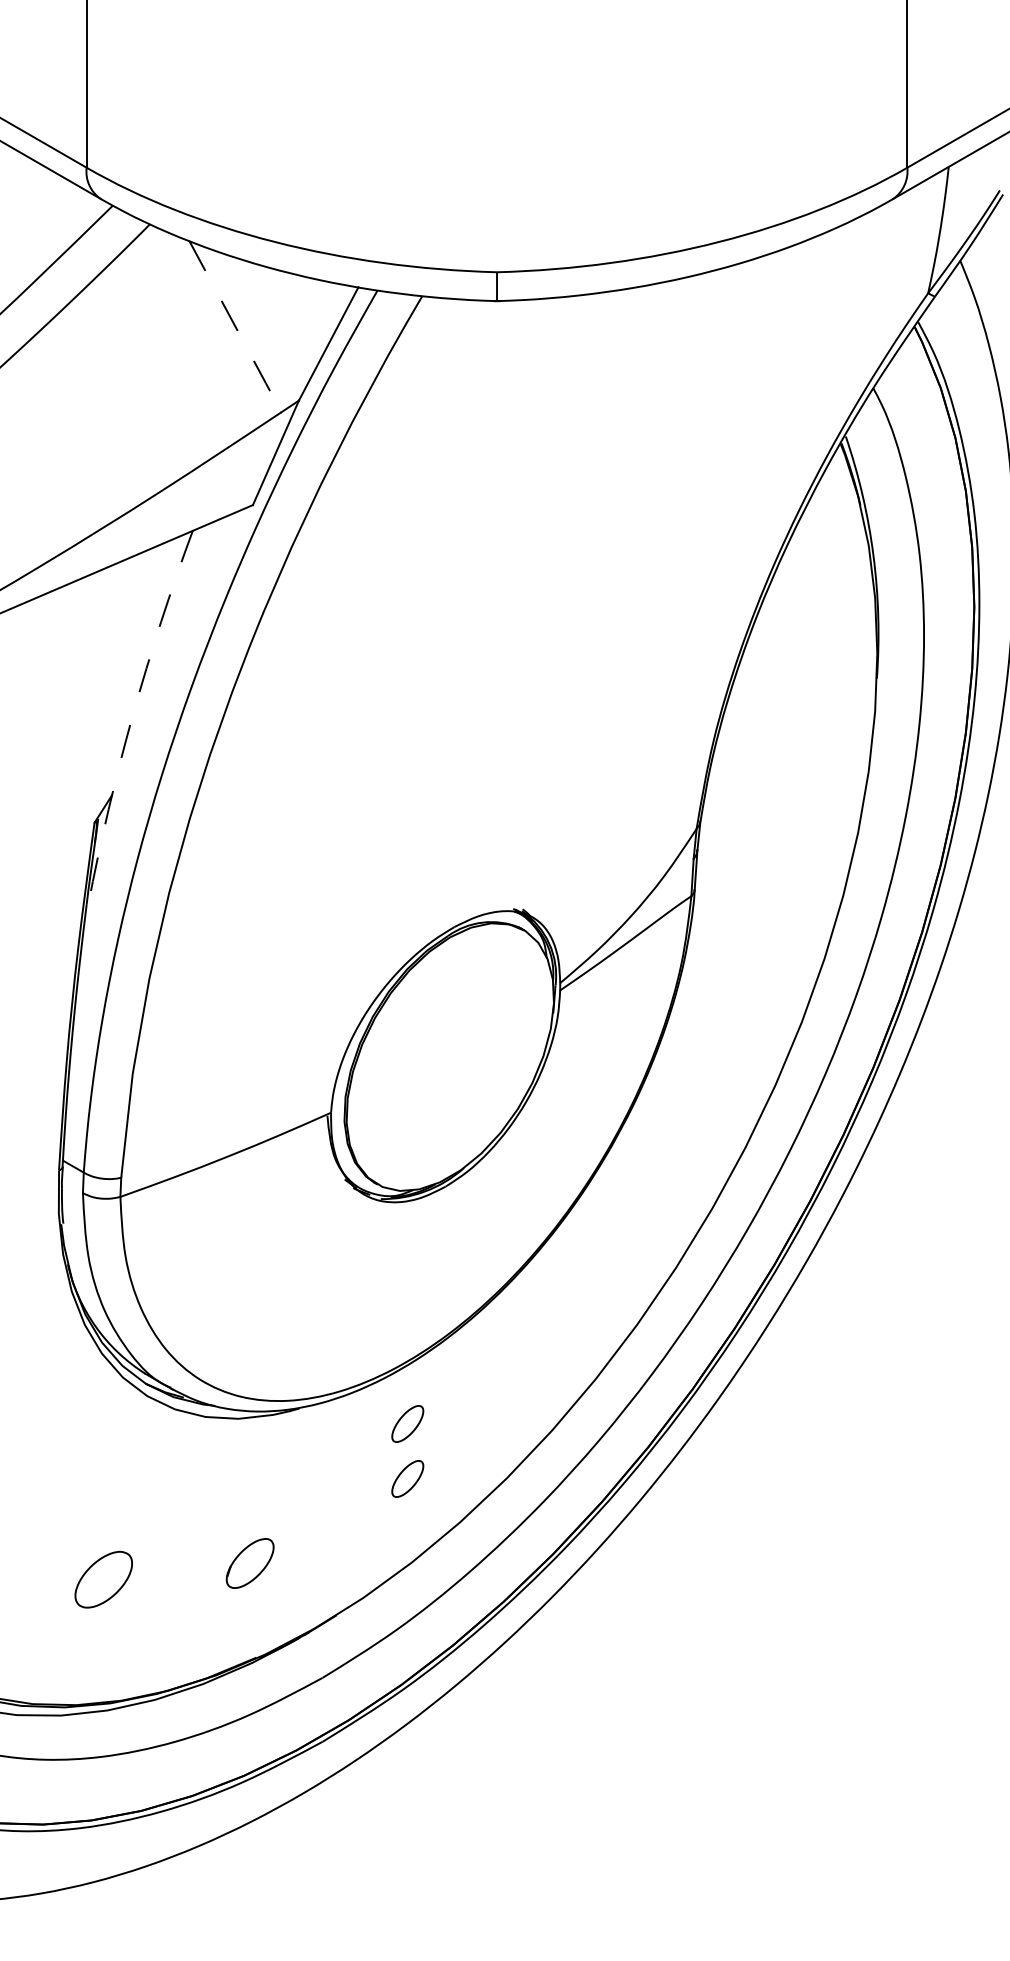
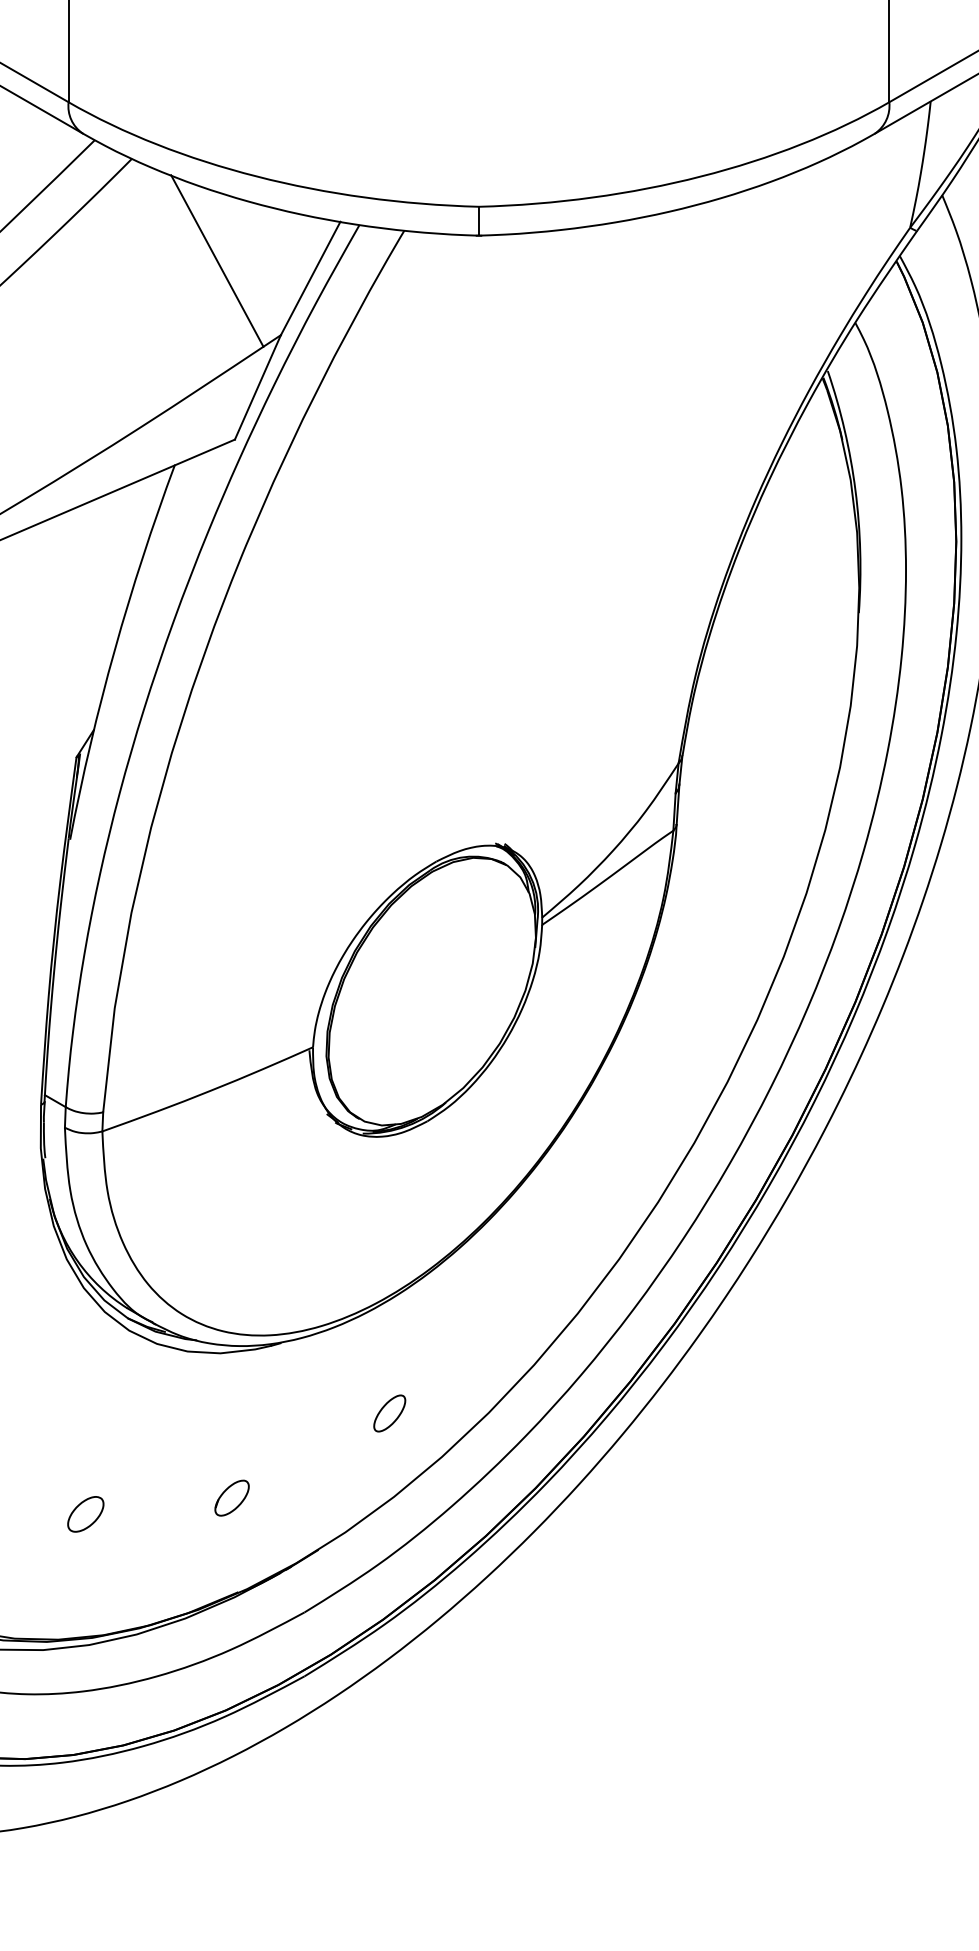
line: (235, 326) -> (217, 261), dashed -> solid
arc: (132, 715) -> (114, 650), dashed -> solid
part: (407, 1423) -> (389, 1358), removed
part: (249, 1563) -> (231, 1498), size x0.71
part: (103, 1579) -> (85, 1514), size x0.62

